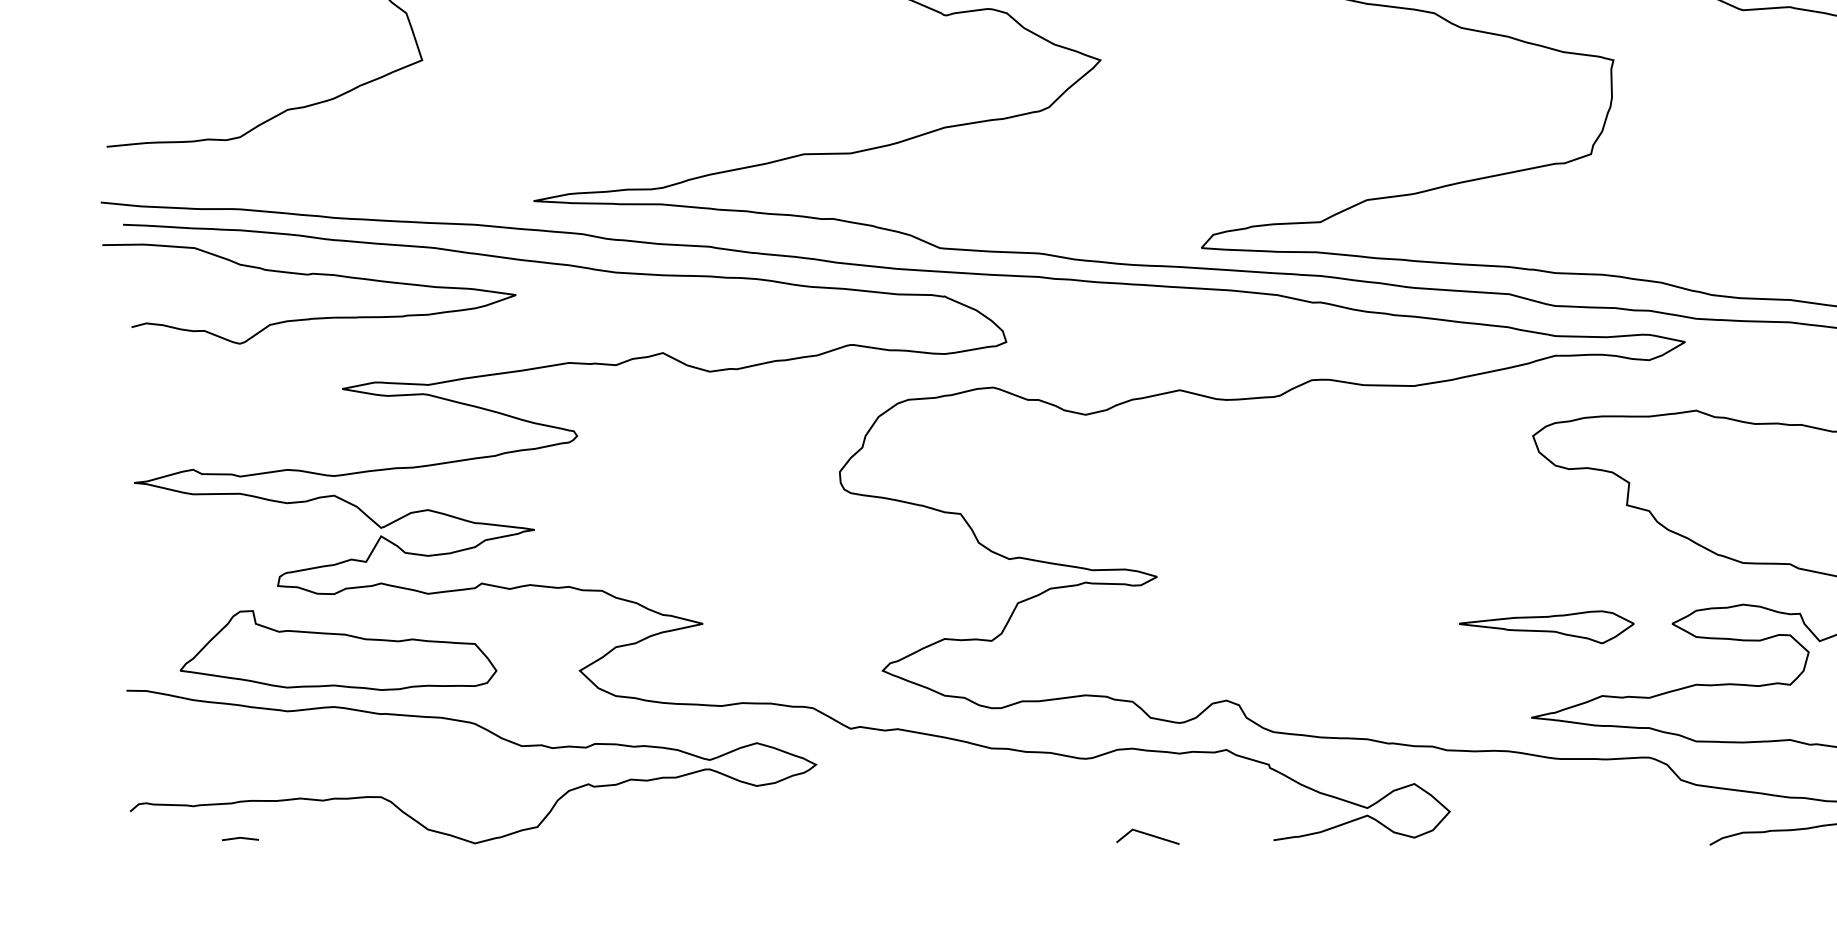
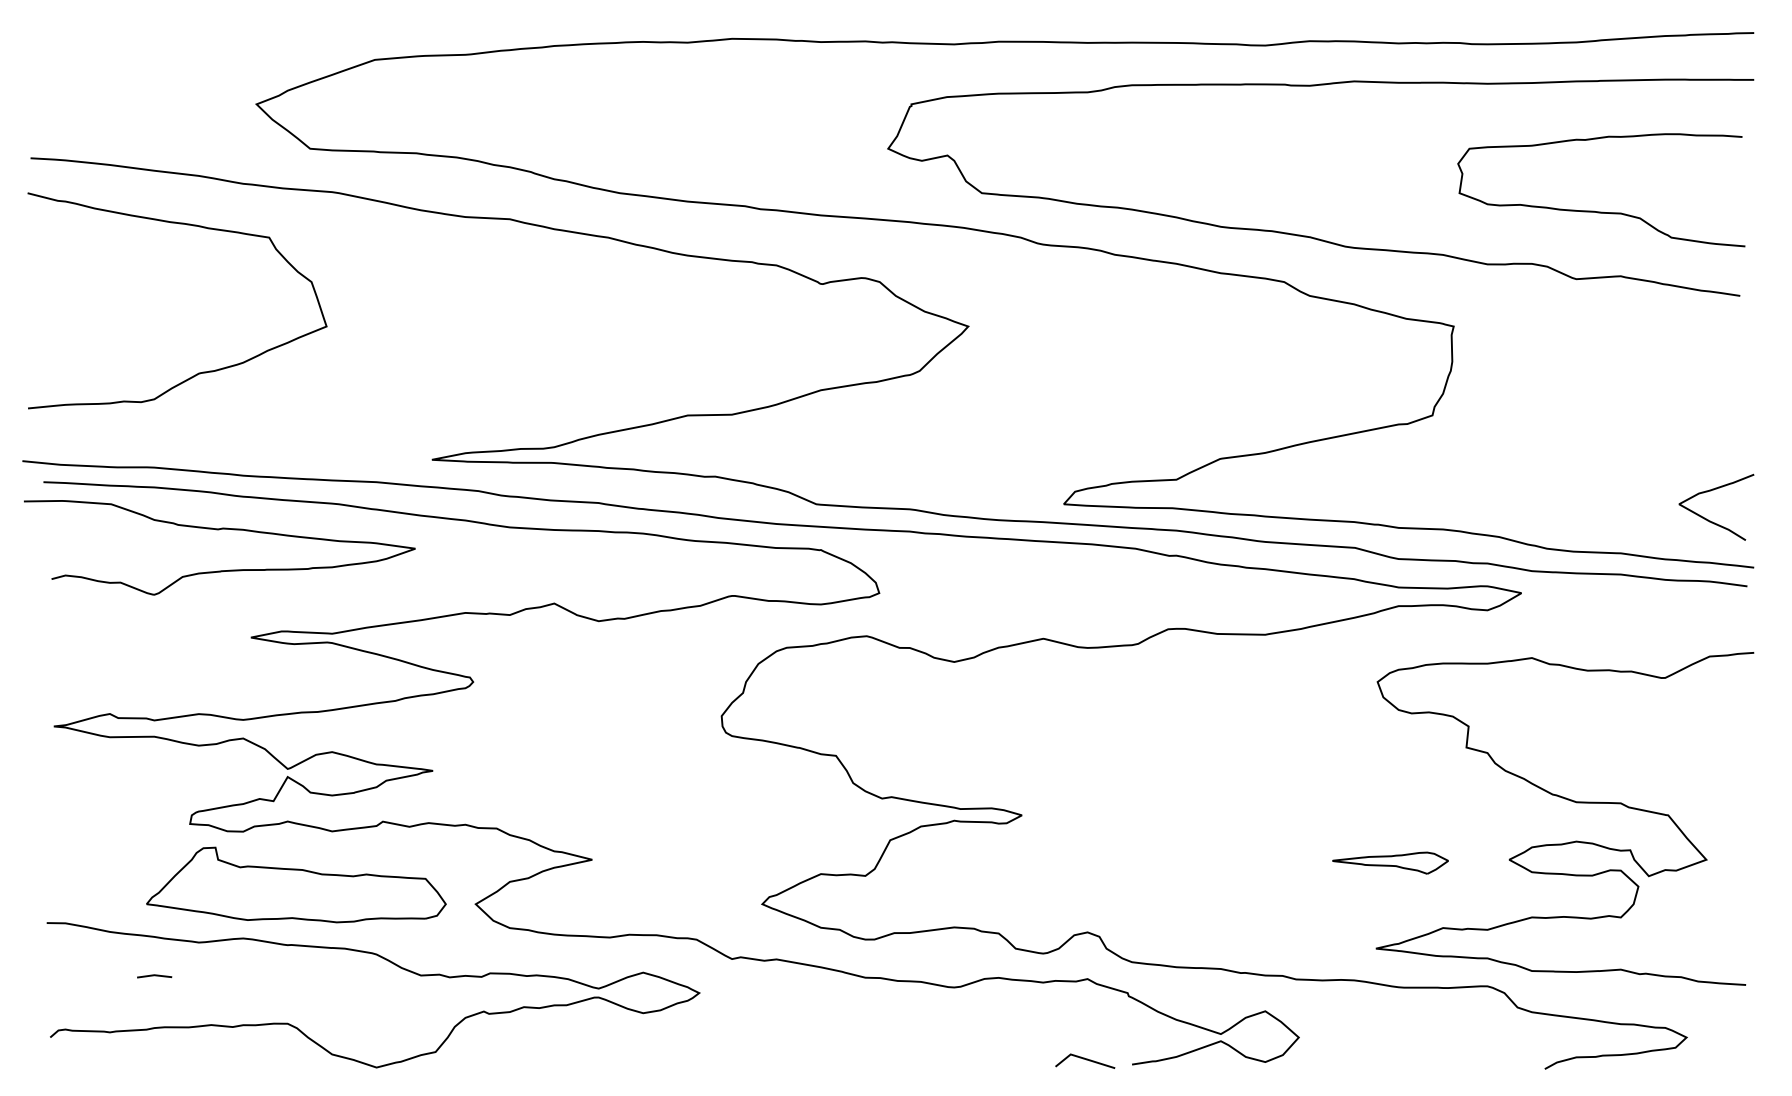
part: (1546, 627) -> (1390, 863), size x0.7
part: (338, 649) -> (296, 884), moved
line: (1148, 834) -> (1085, 1059), moved
line: (240, 839) -> (154, 976), moved

